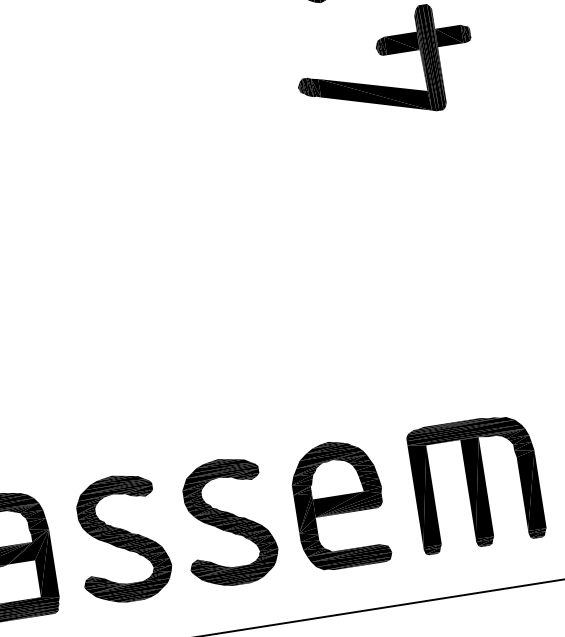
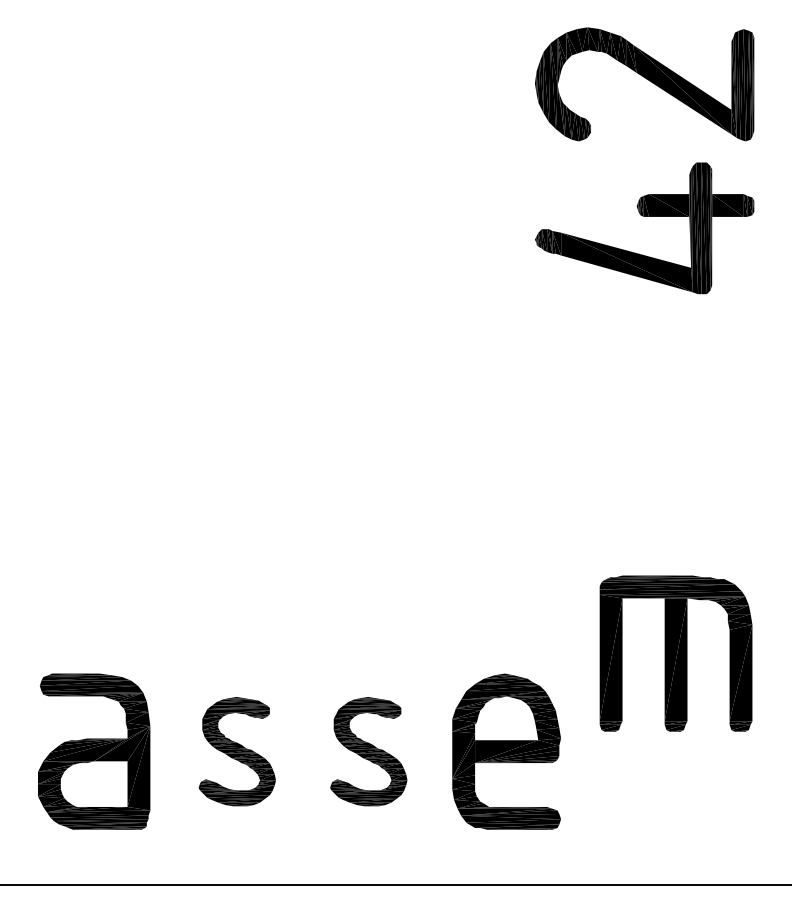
part: (475, 483) -> (675, 653), moved
part: (228, 521) -> (368, 751), size x0.7
part: (122, 538) -> (237, 751), size x0.7

